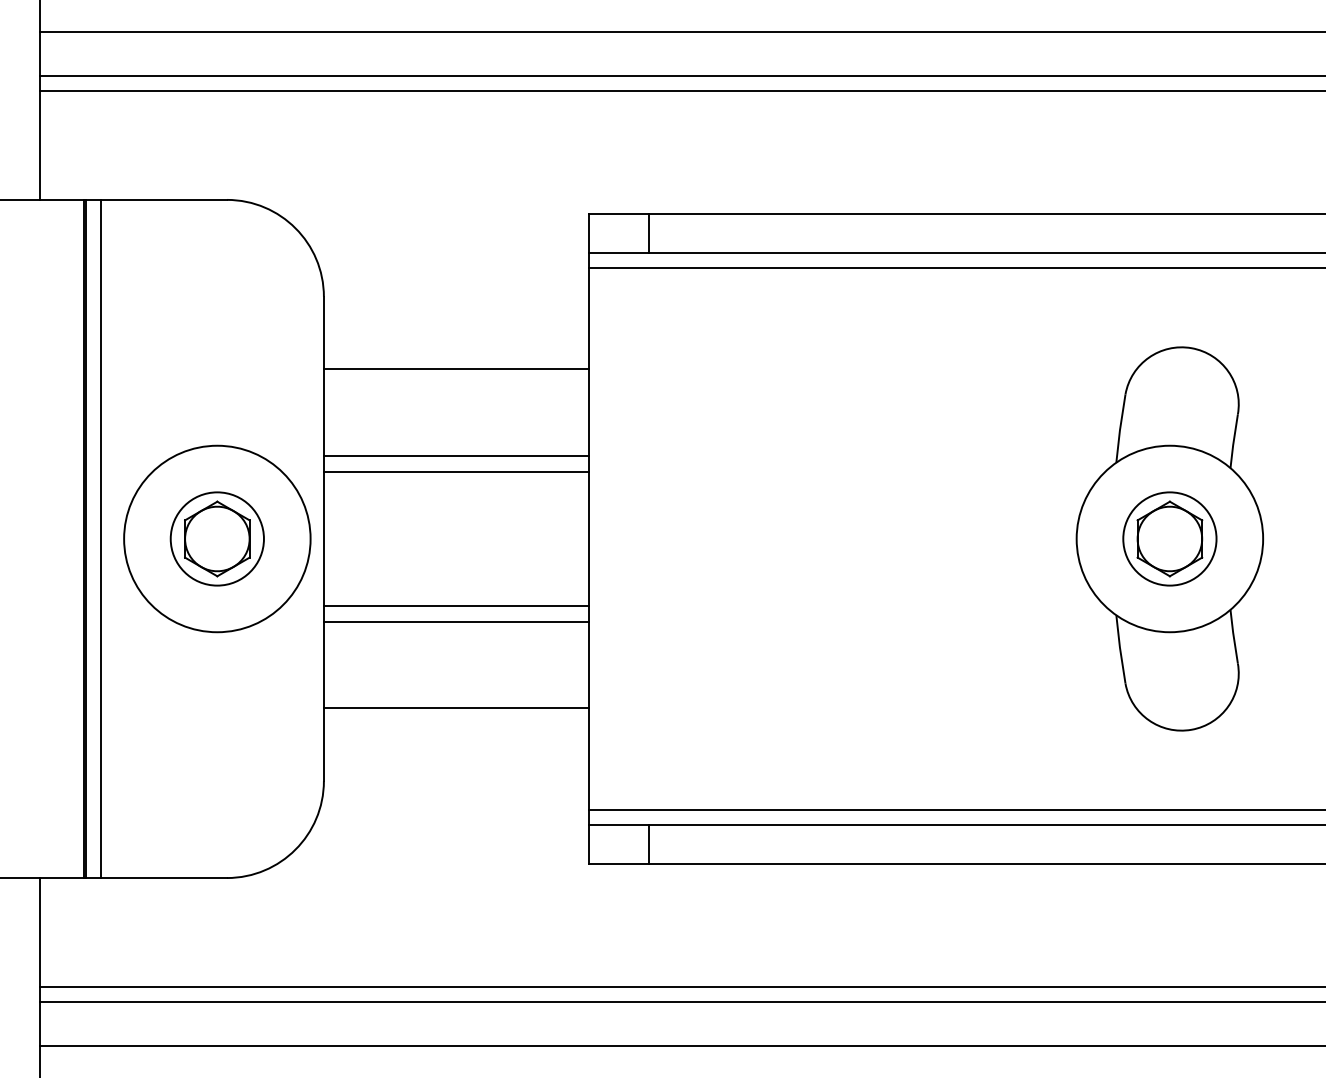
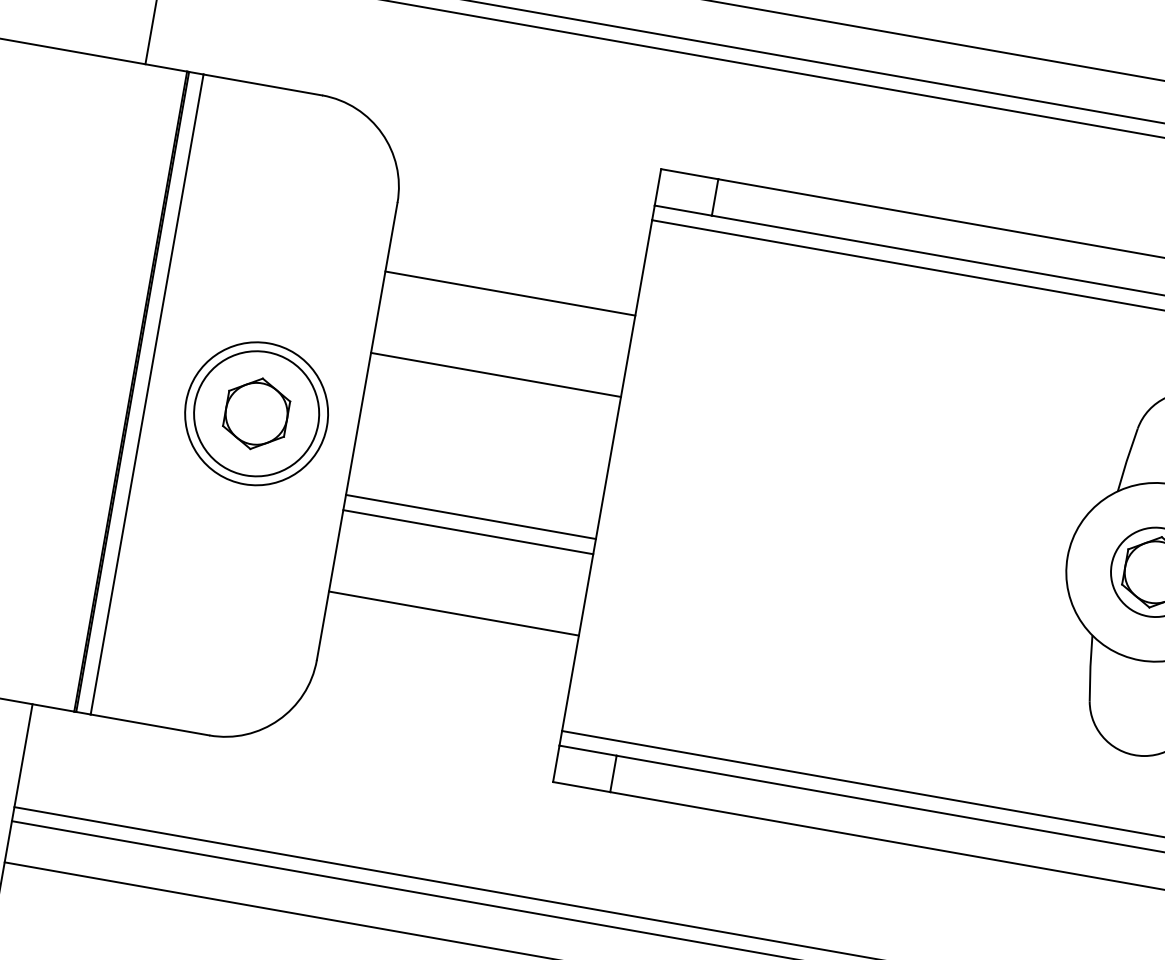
line: (455, 471) -> (492, 389), removed
circle: (216, 538) -> (255, 413), size x1.6
circle: (217, 538) -> (256, 413), size x0.7

